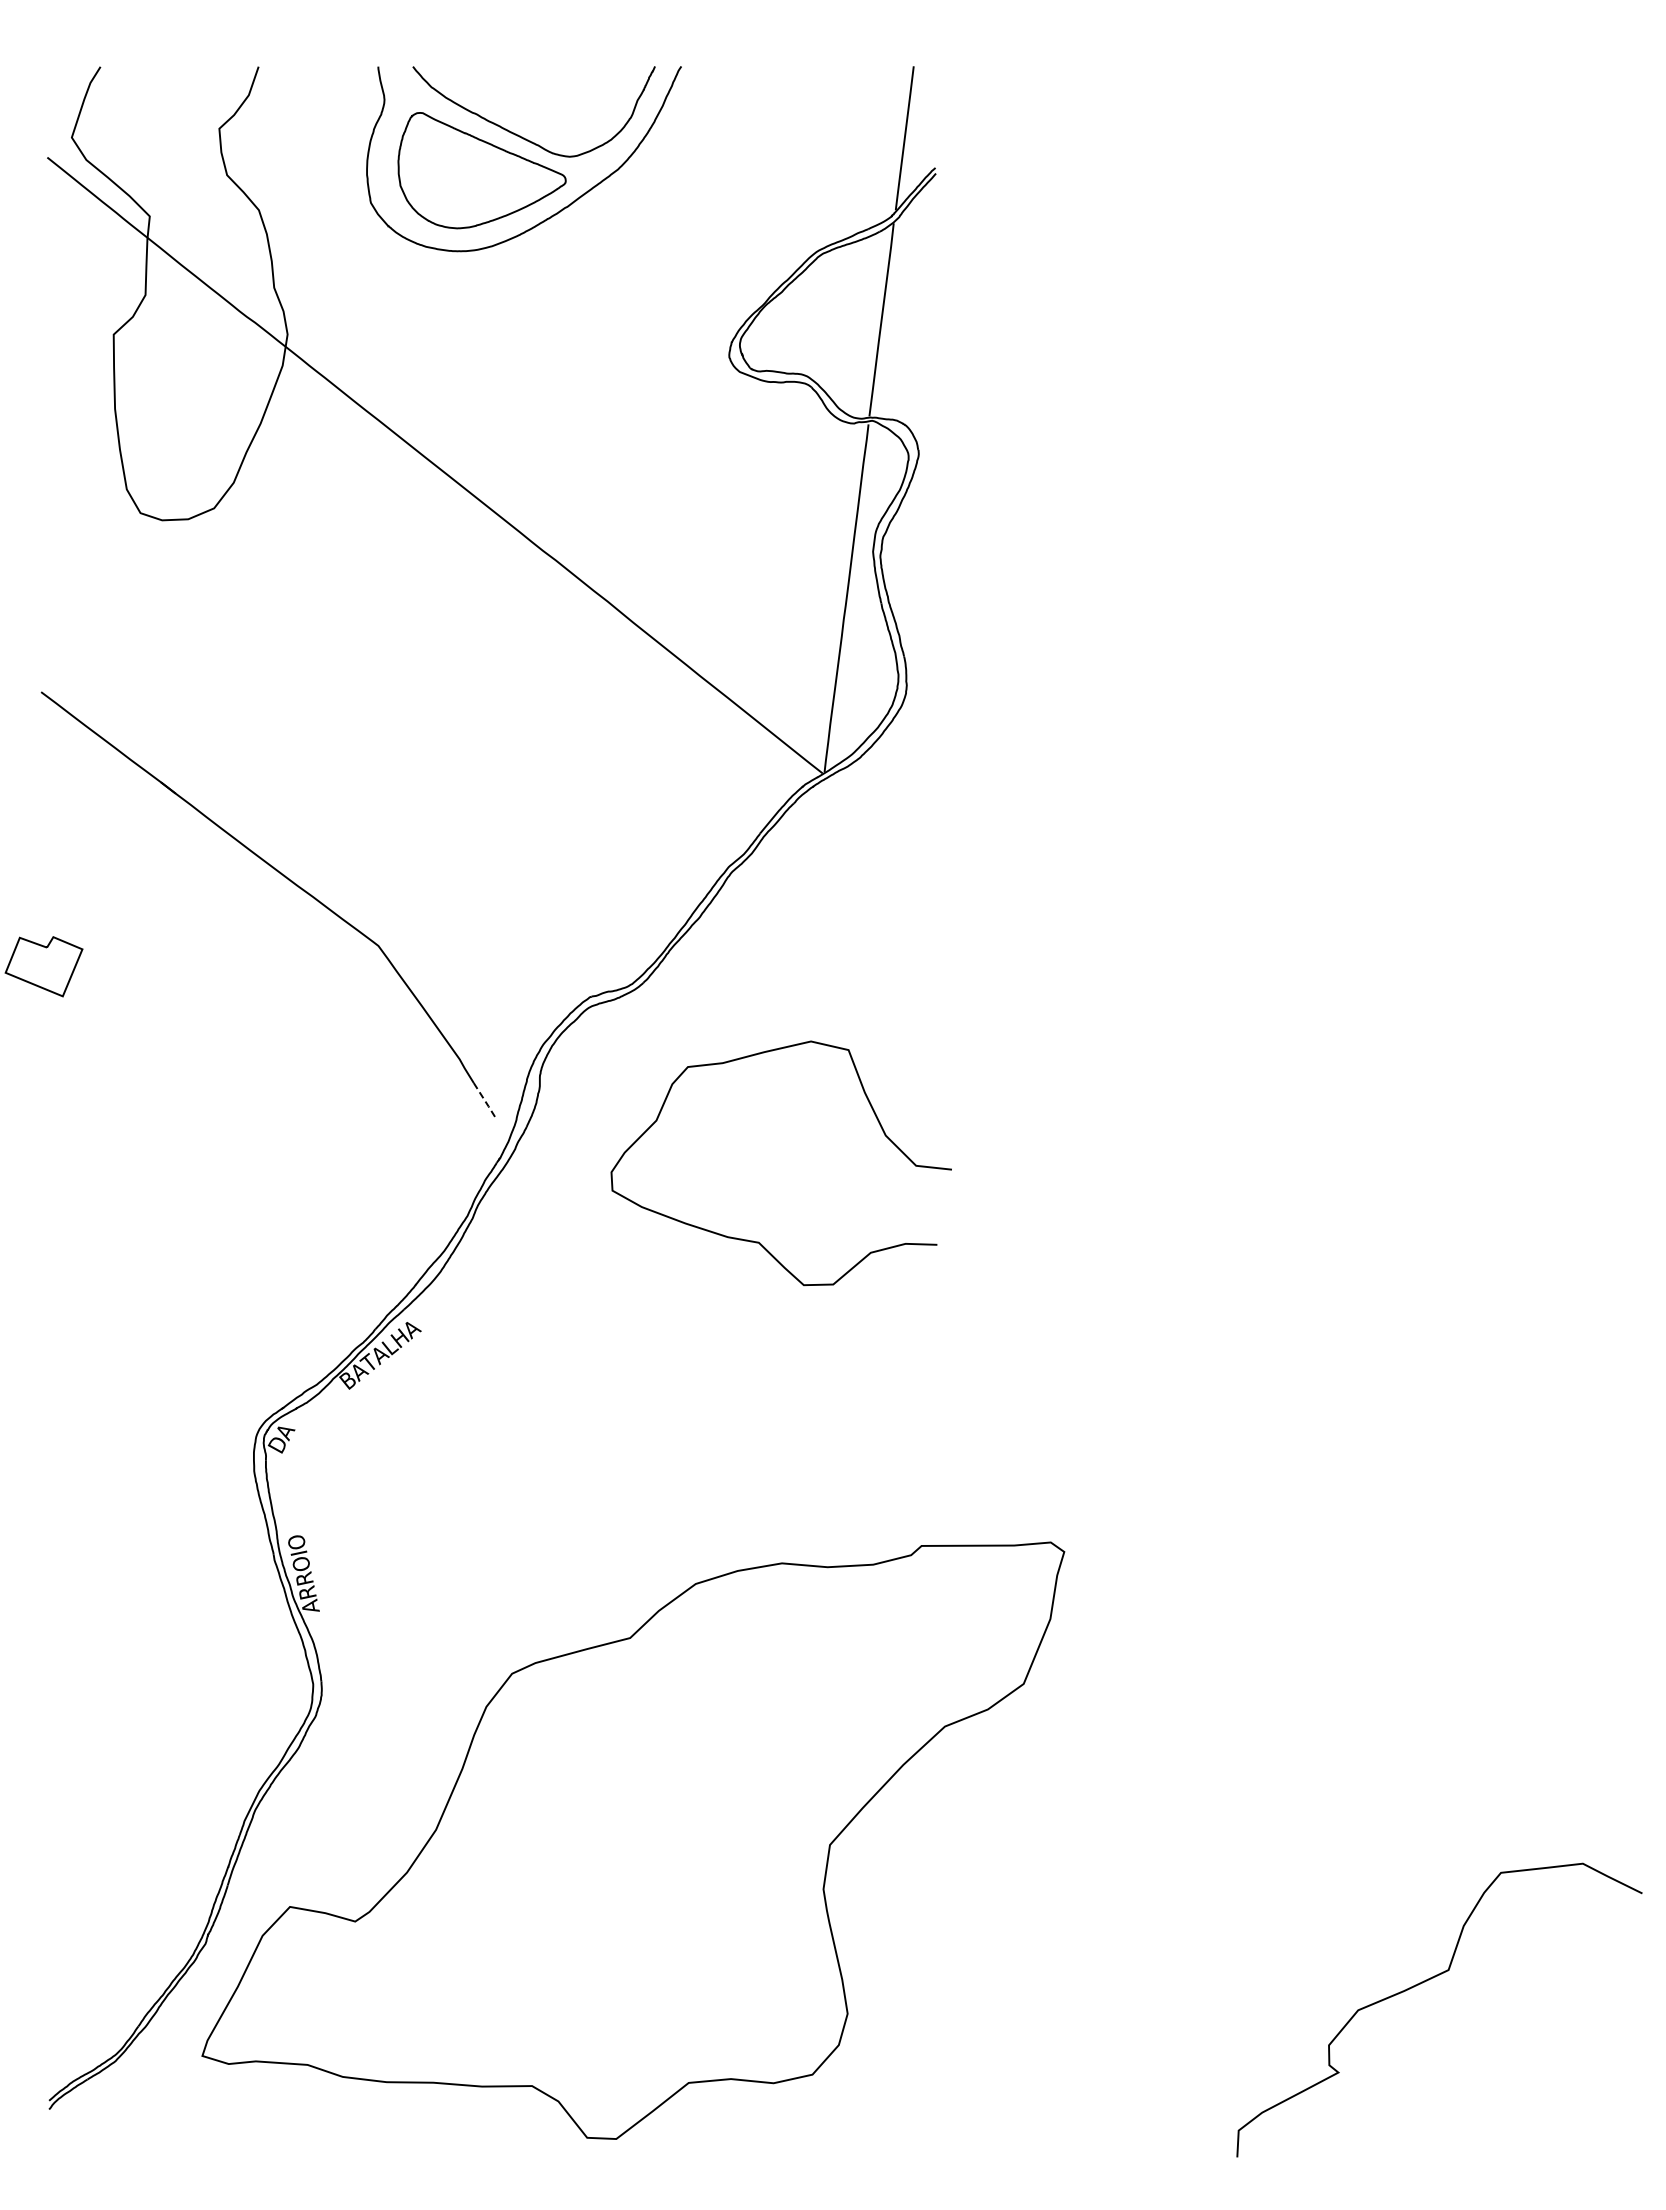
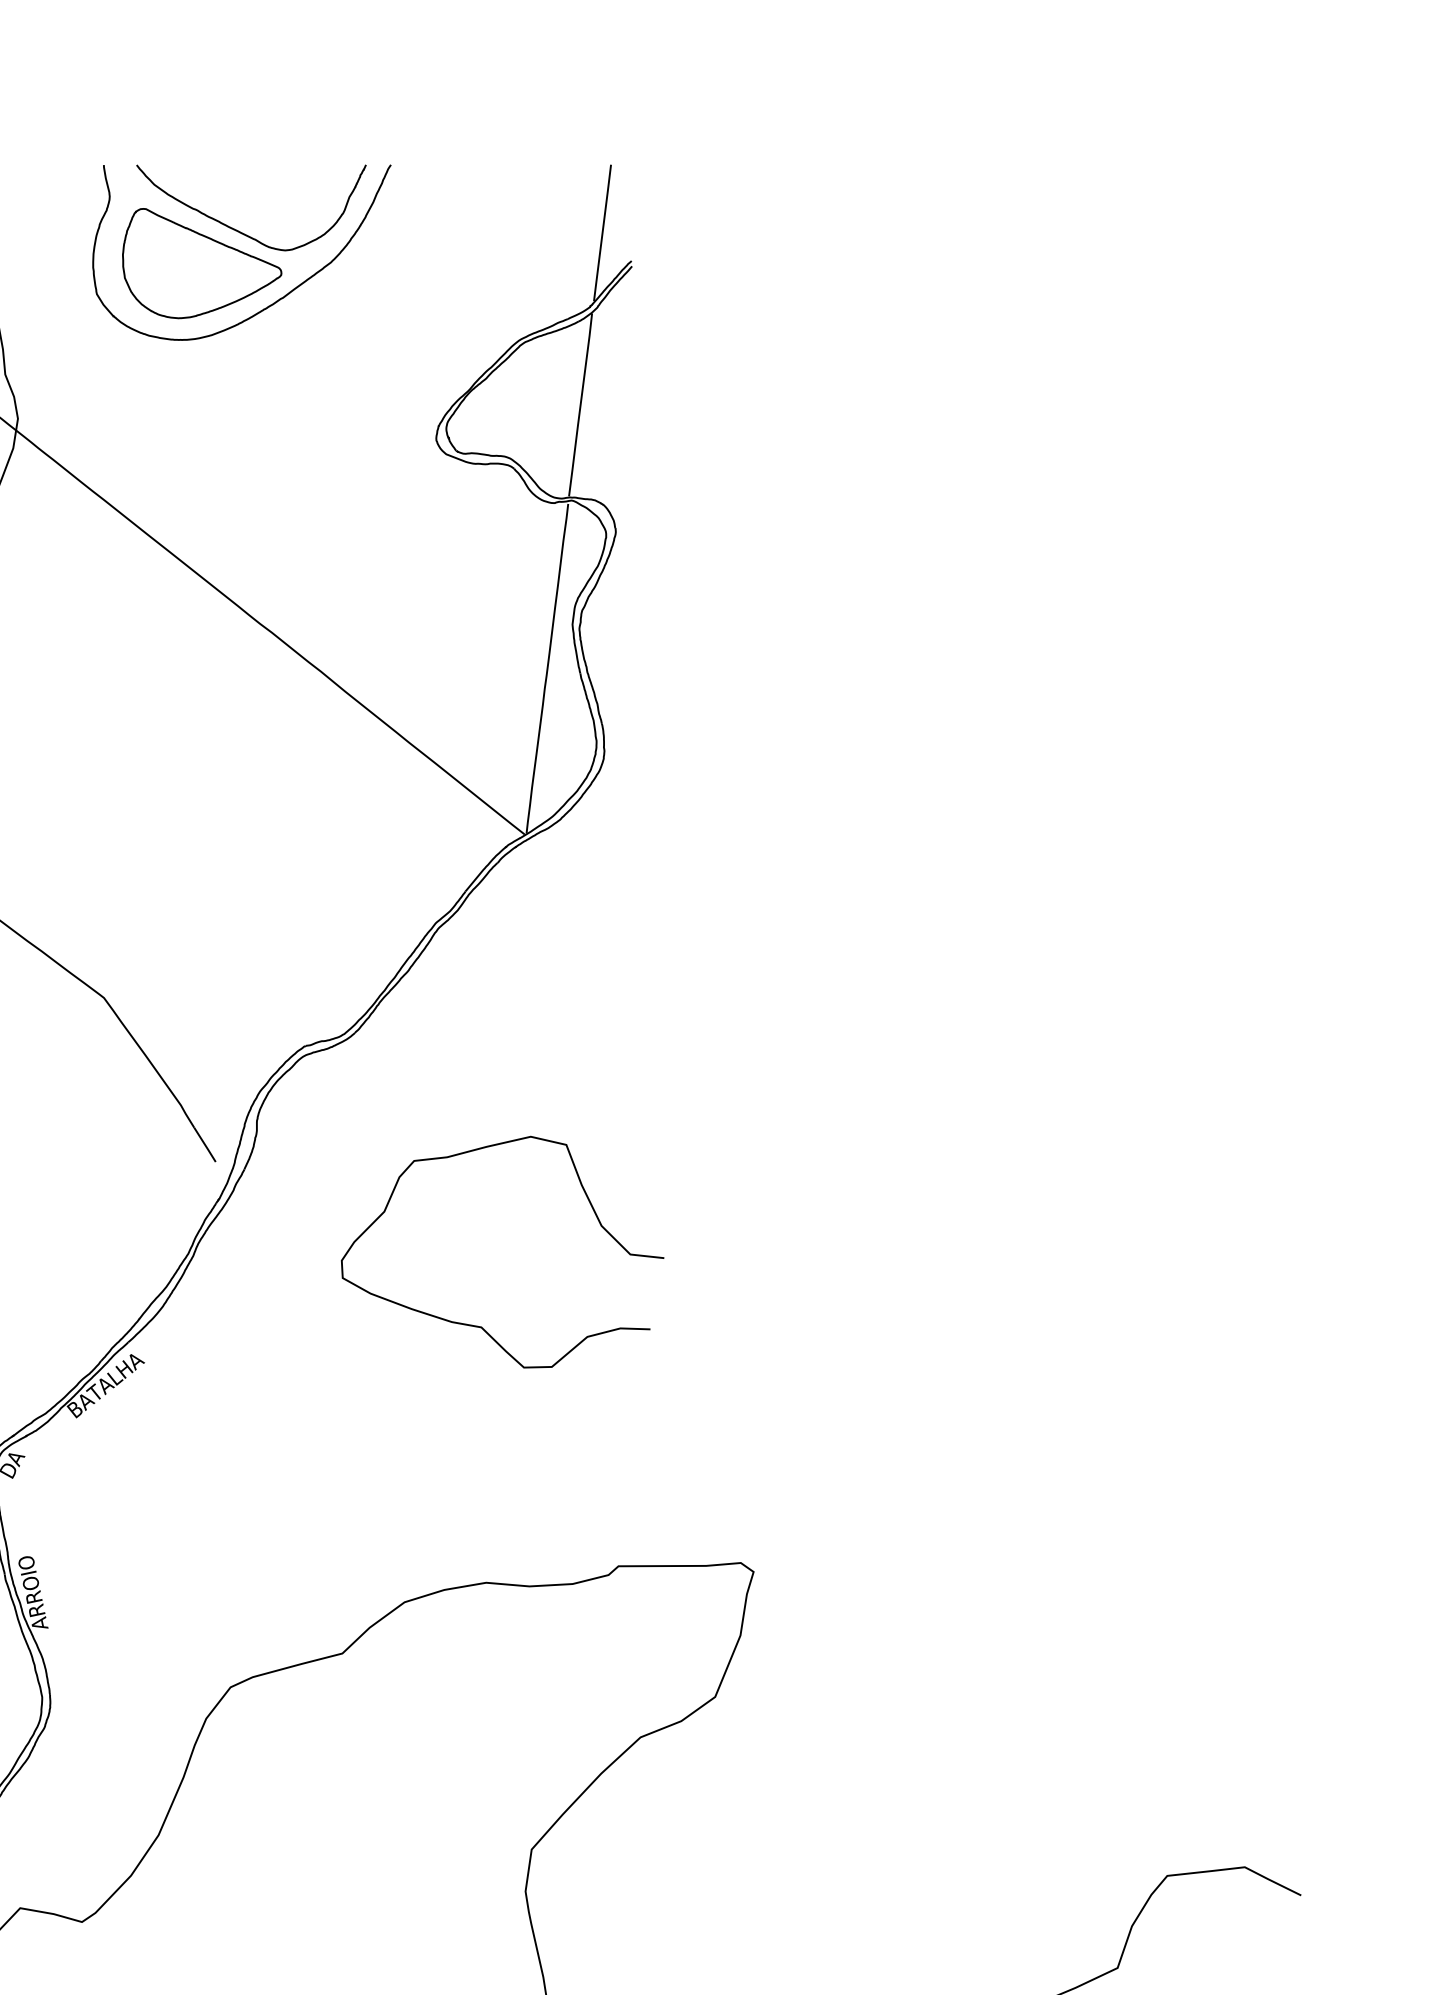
line: (485, 1101) -> (205, 1145), dashed -> solid
curve: (758, 1241) -> (481, 1326), moved

